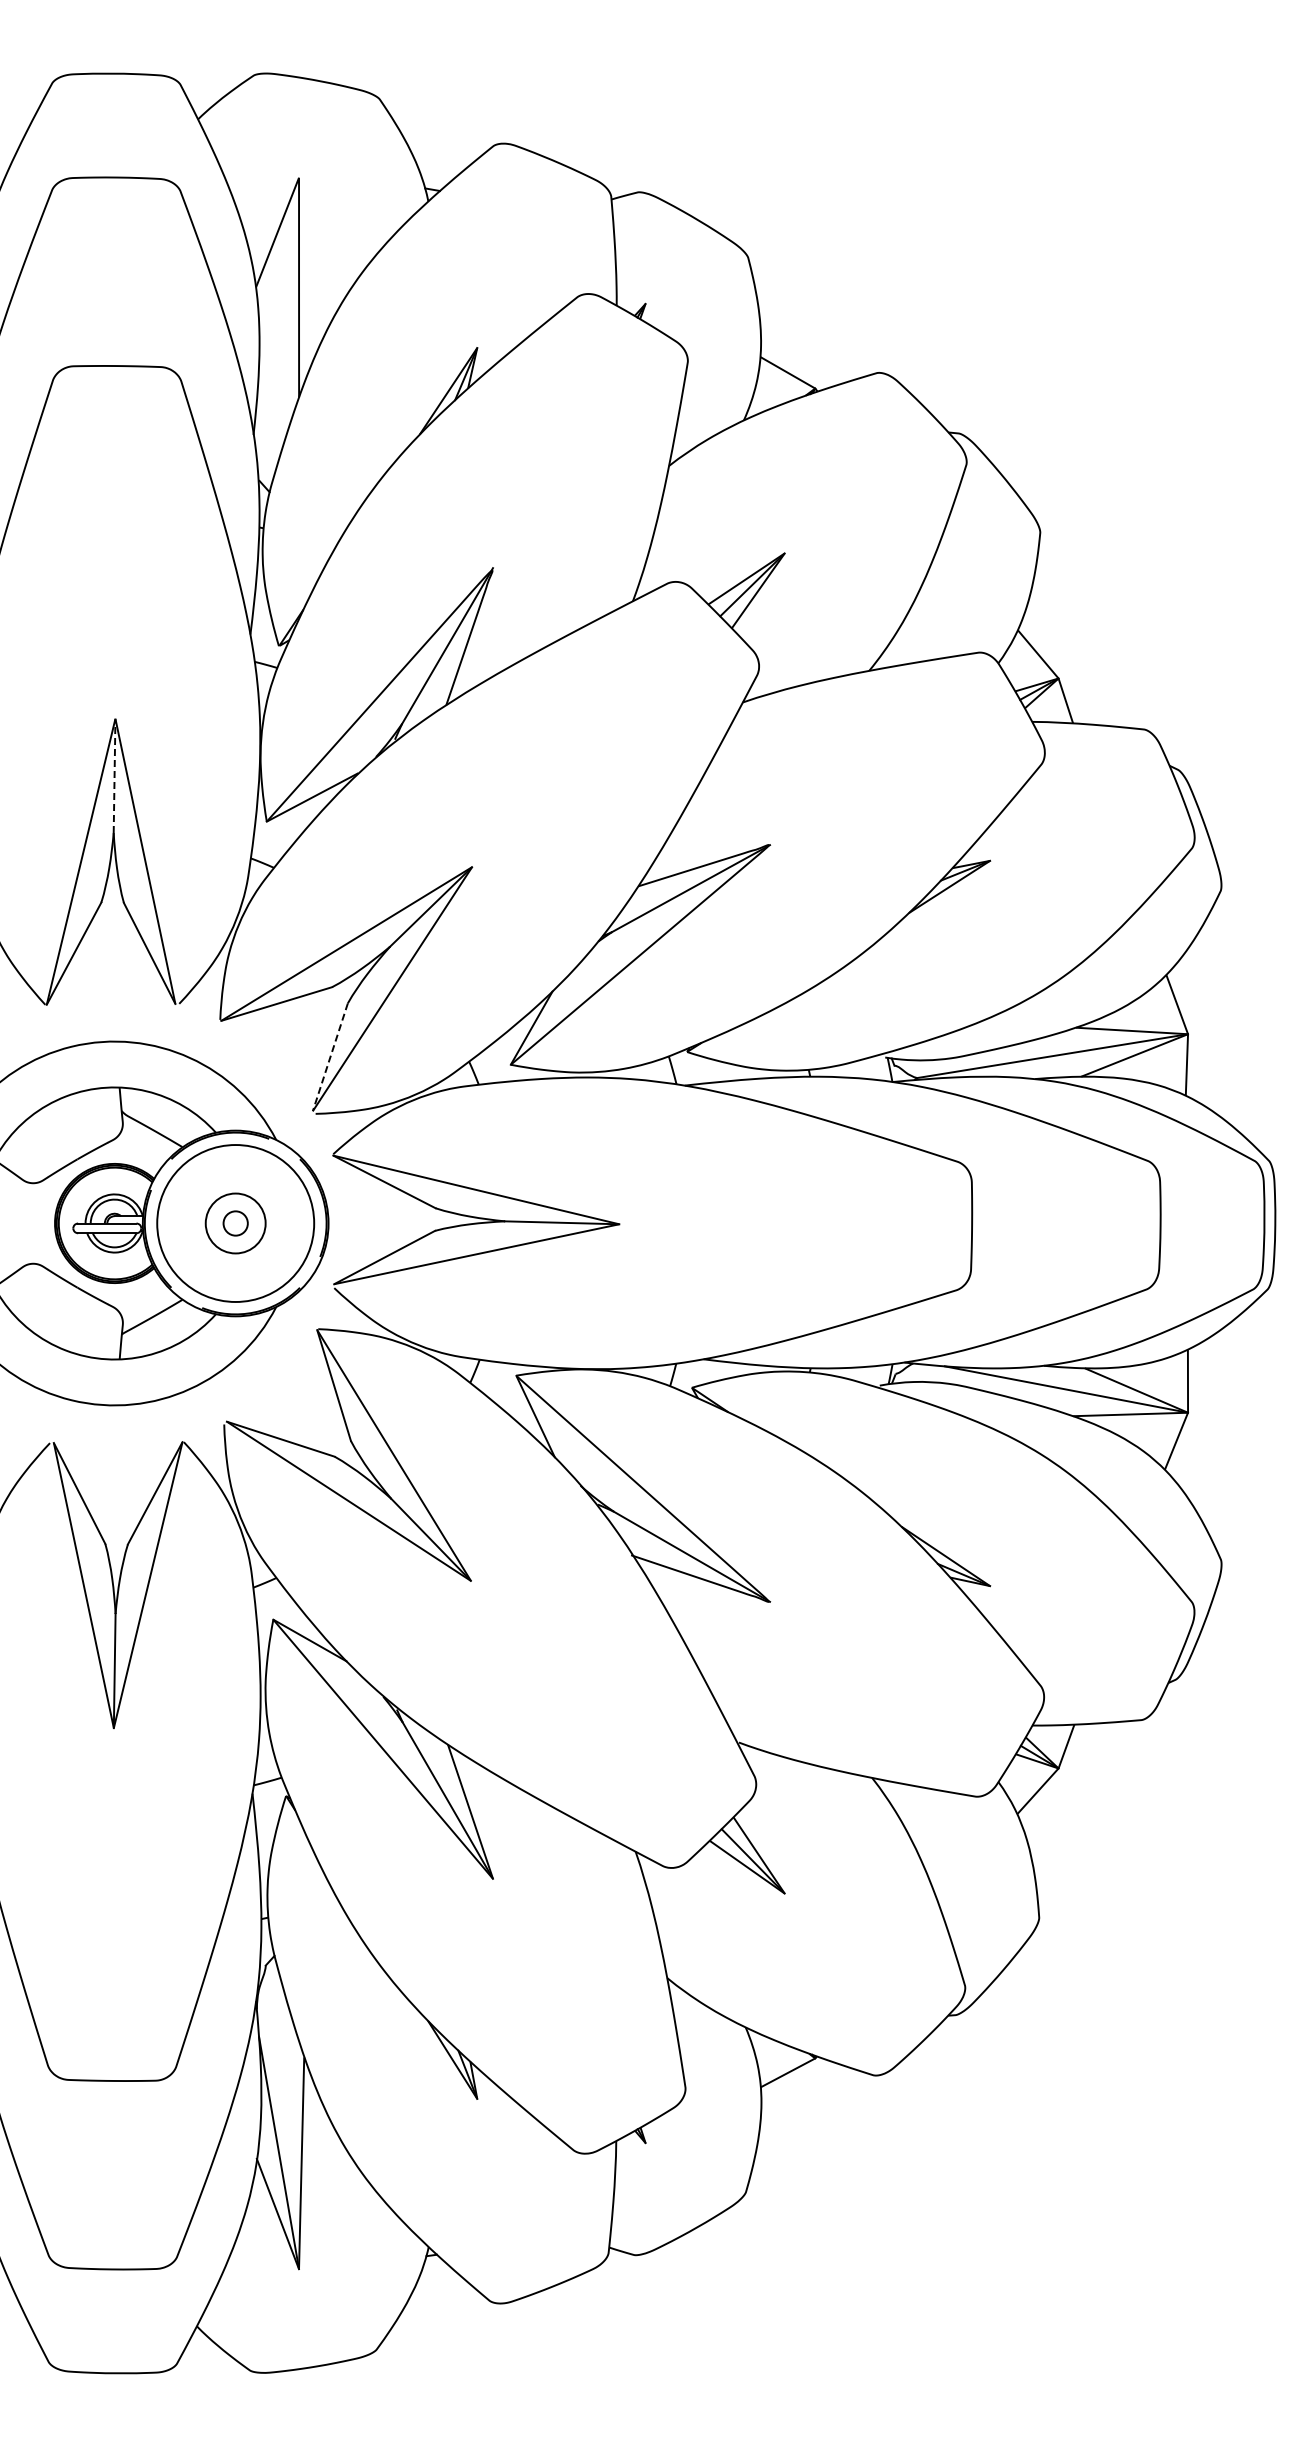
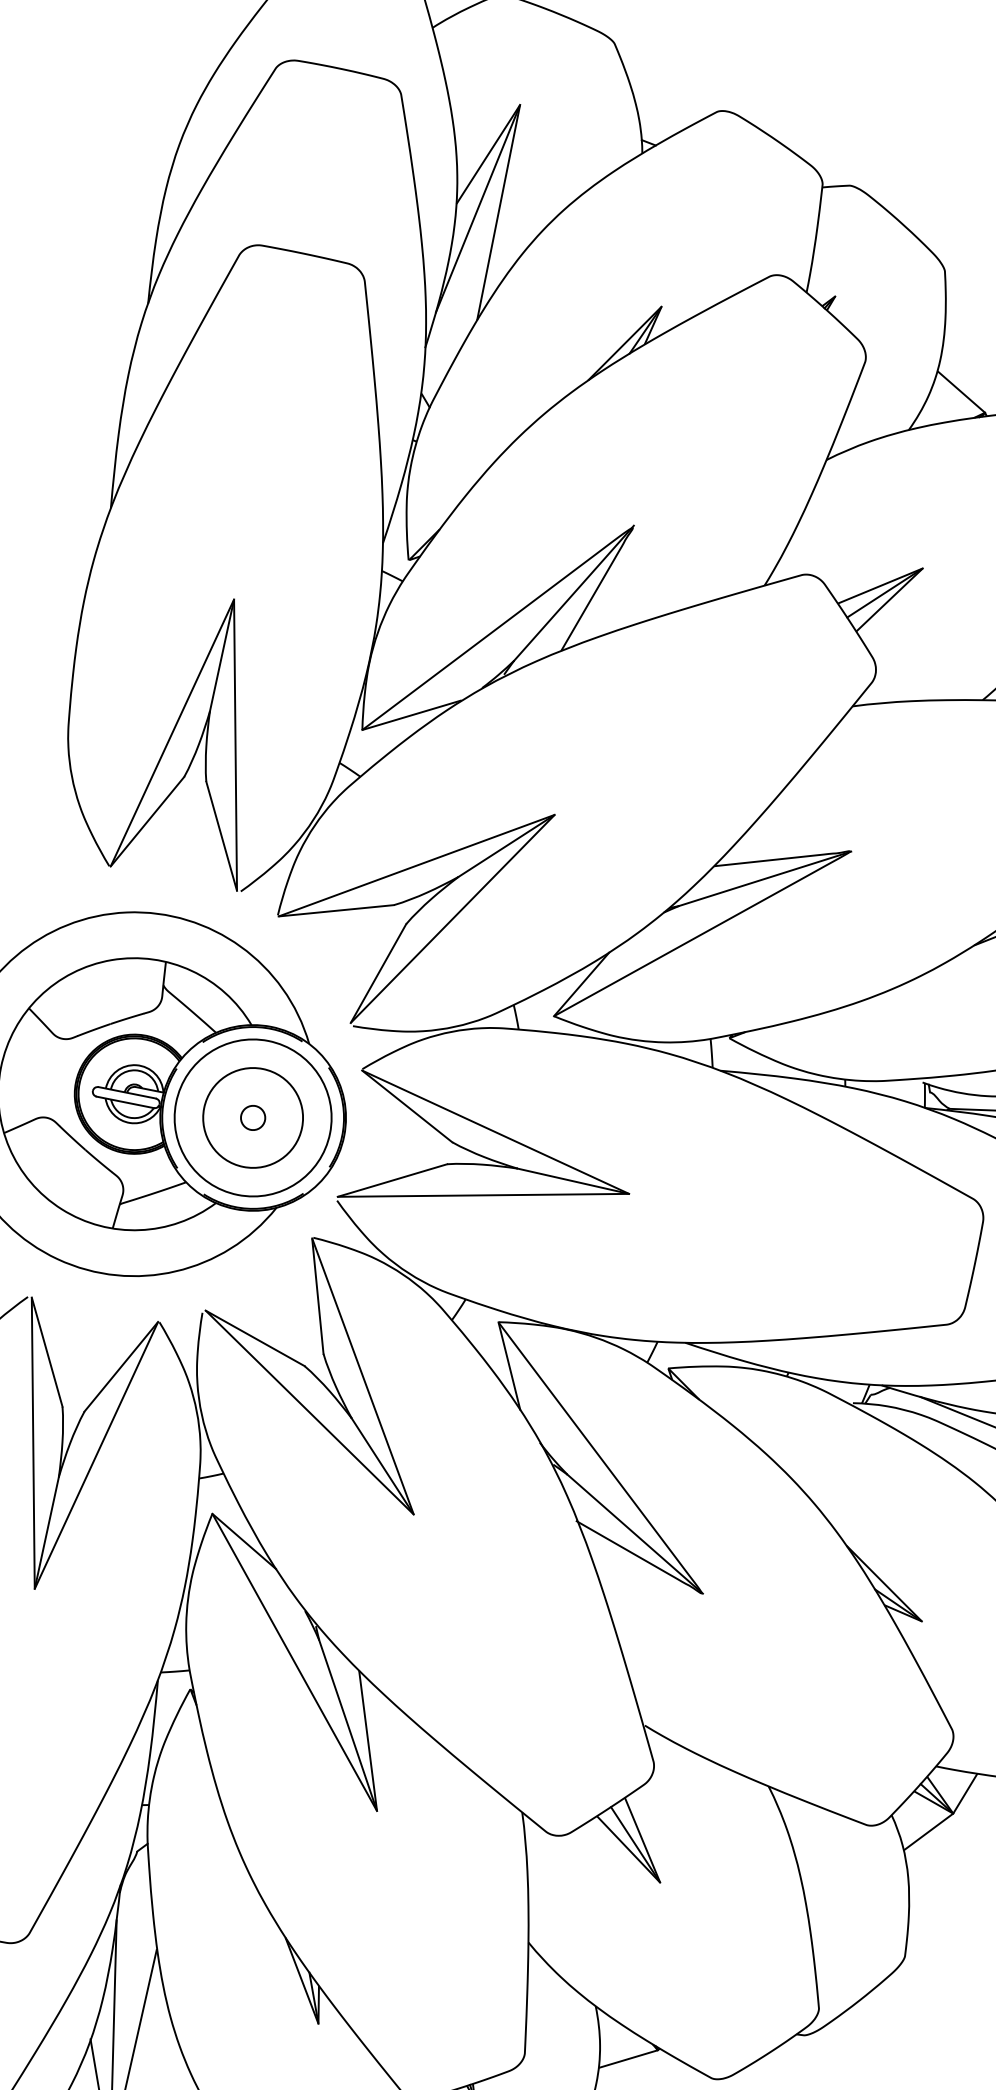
line: (278, 287) -> (478, 208), added
line: (114, 775) -> (222, 654), dashed -> solid
line: (330, 1057) -> (378, 973), dashed -> solid
circle: (235, 1223) -> (252, 1117), size x1.67

